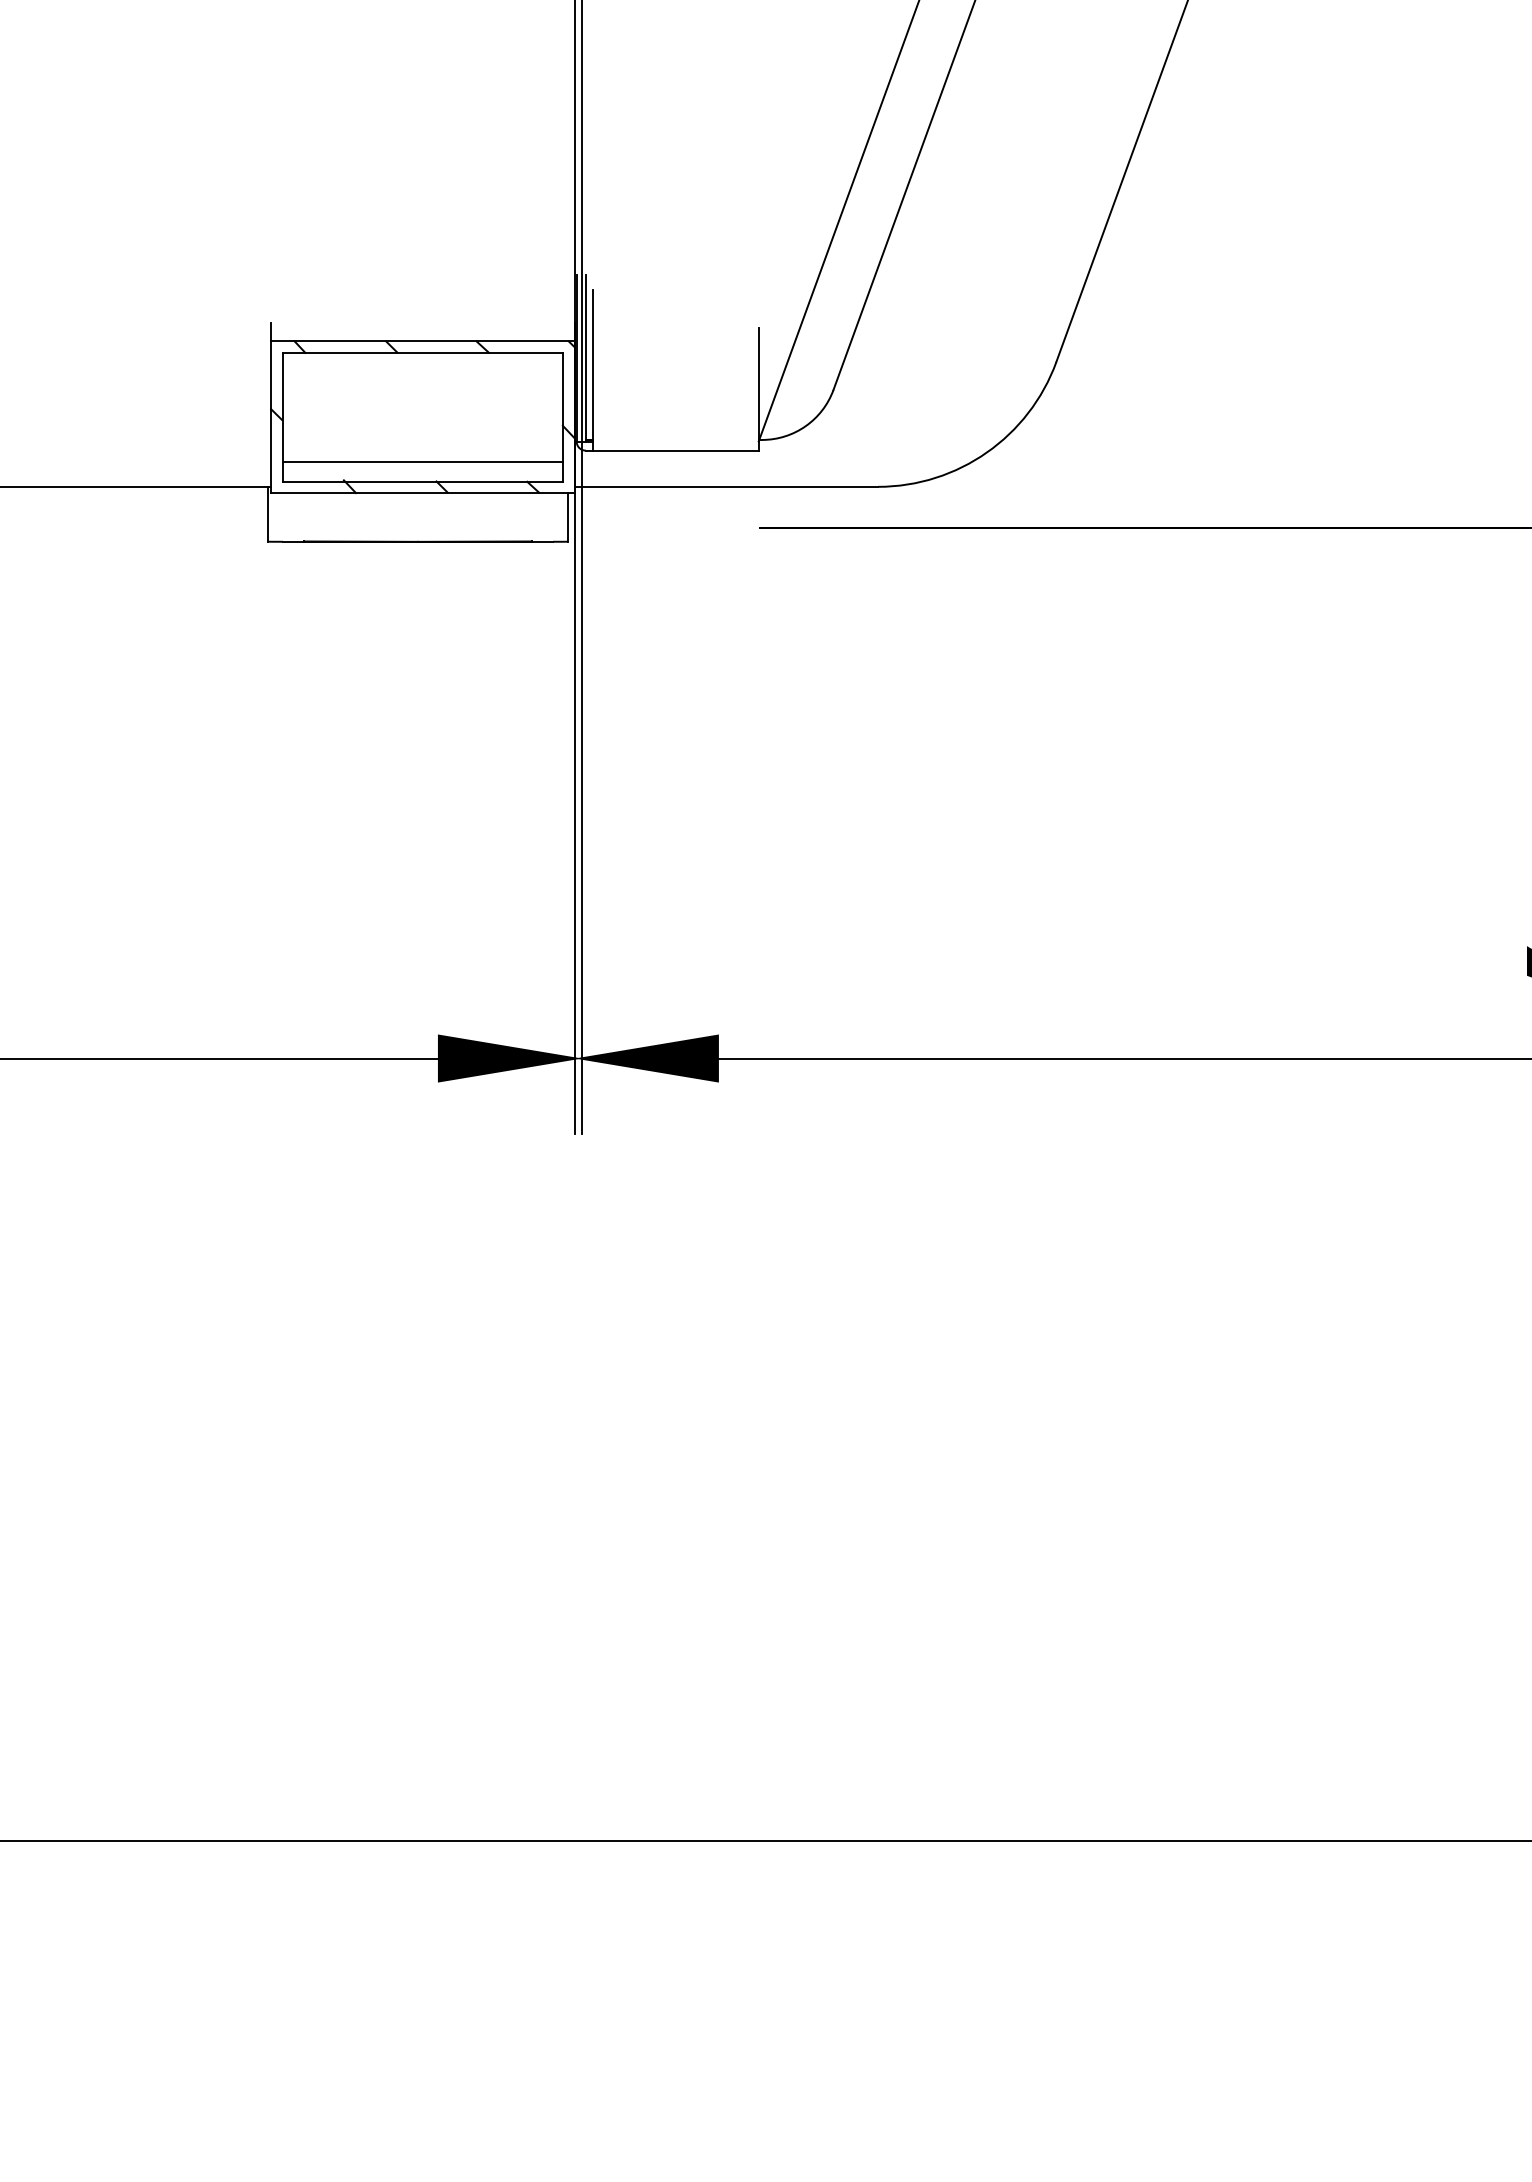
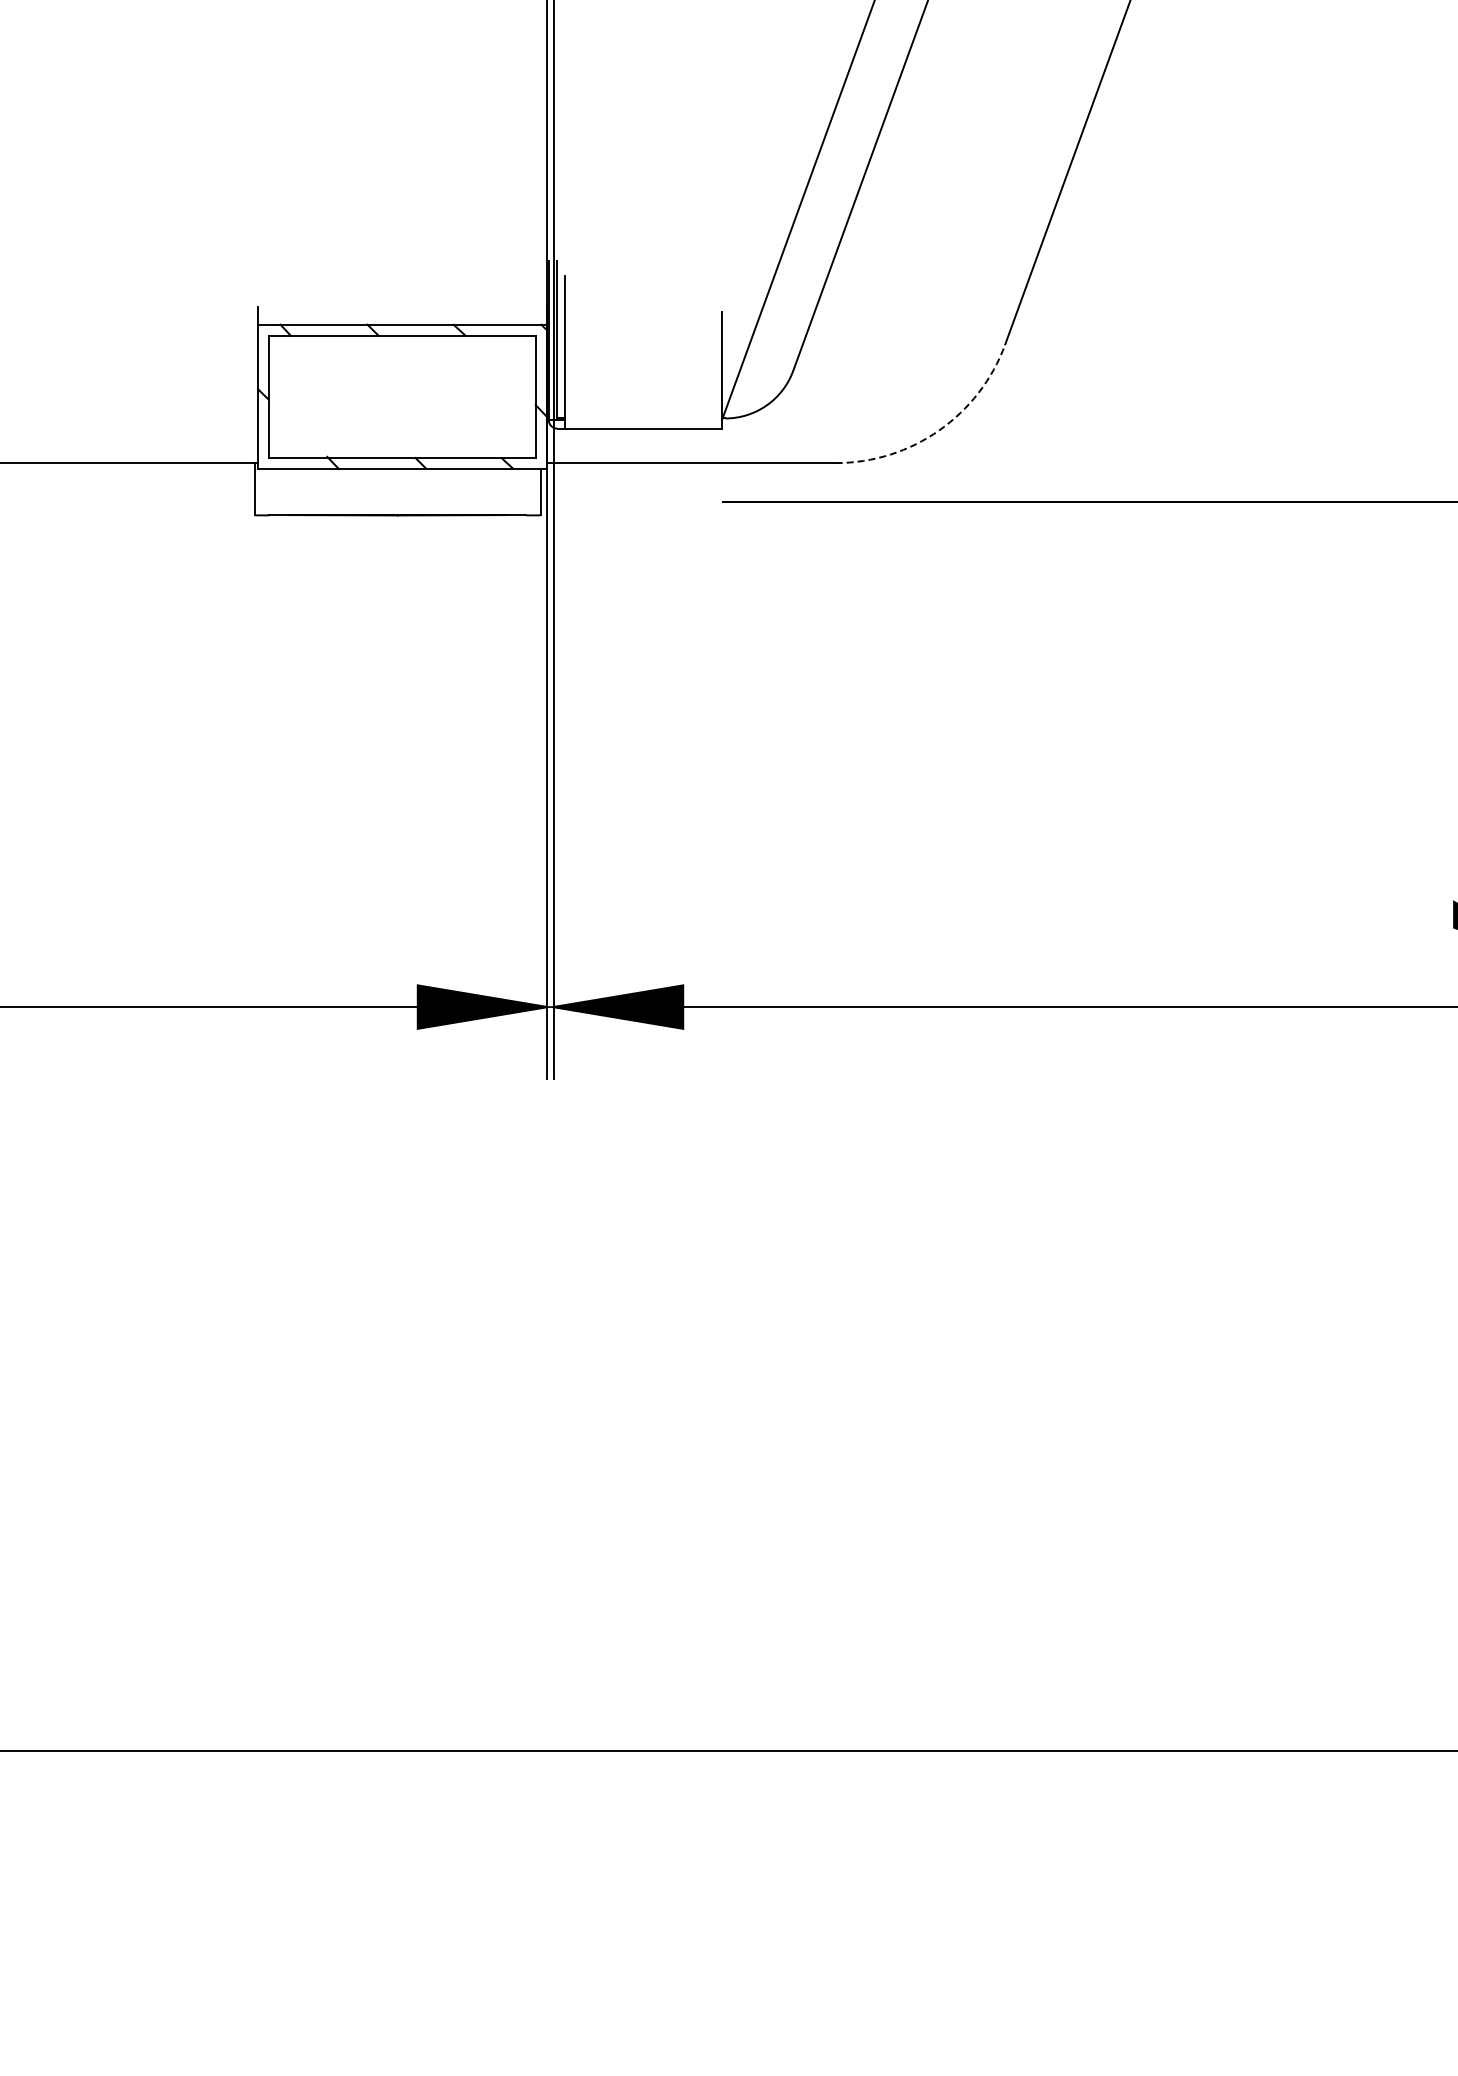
arc: (987, 452) -> (939, 430), solid -> dashed
line: (422, 462) -> (402, 439), removed

